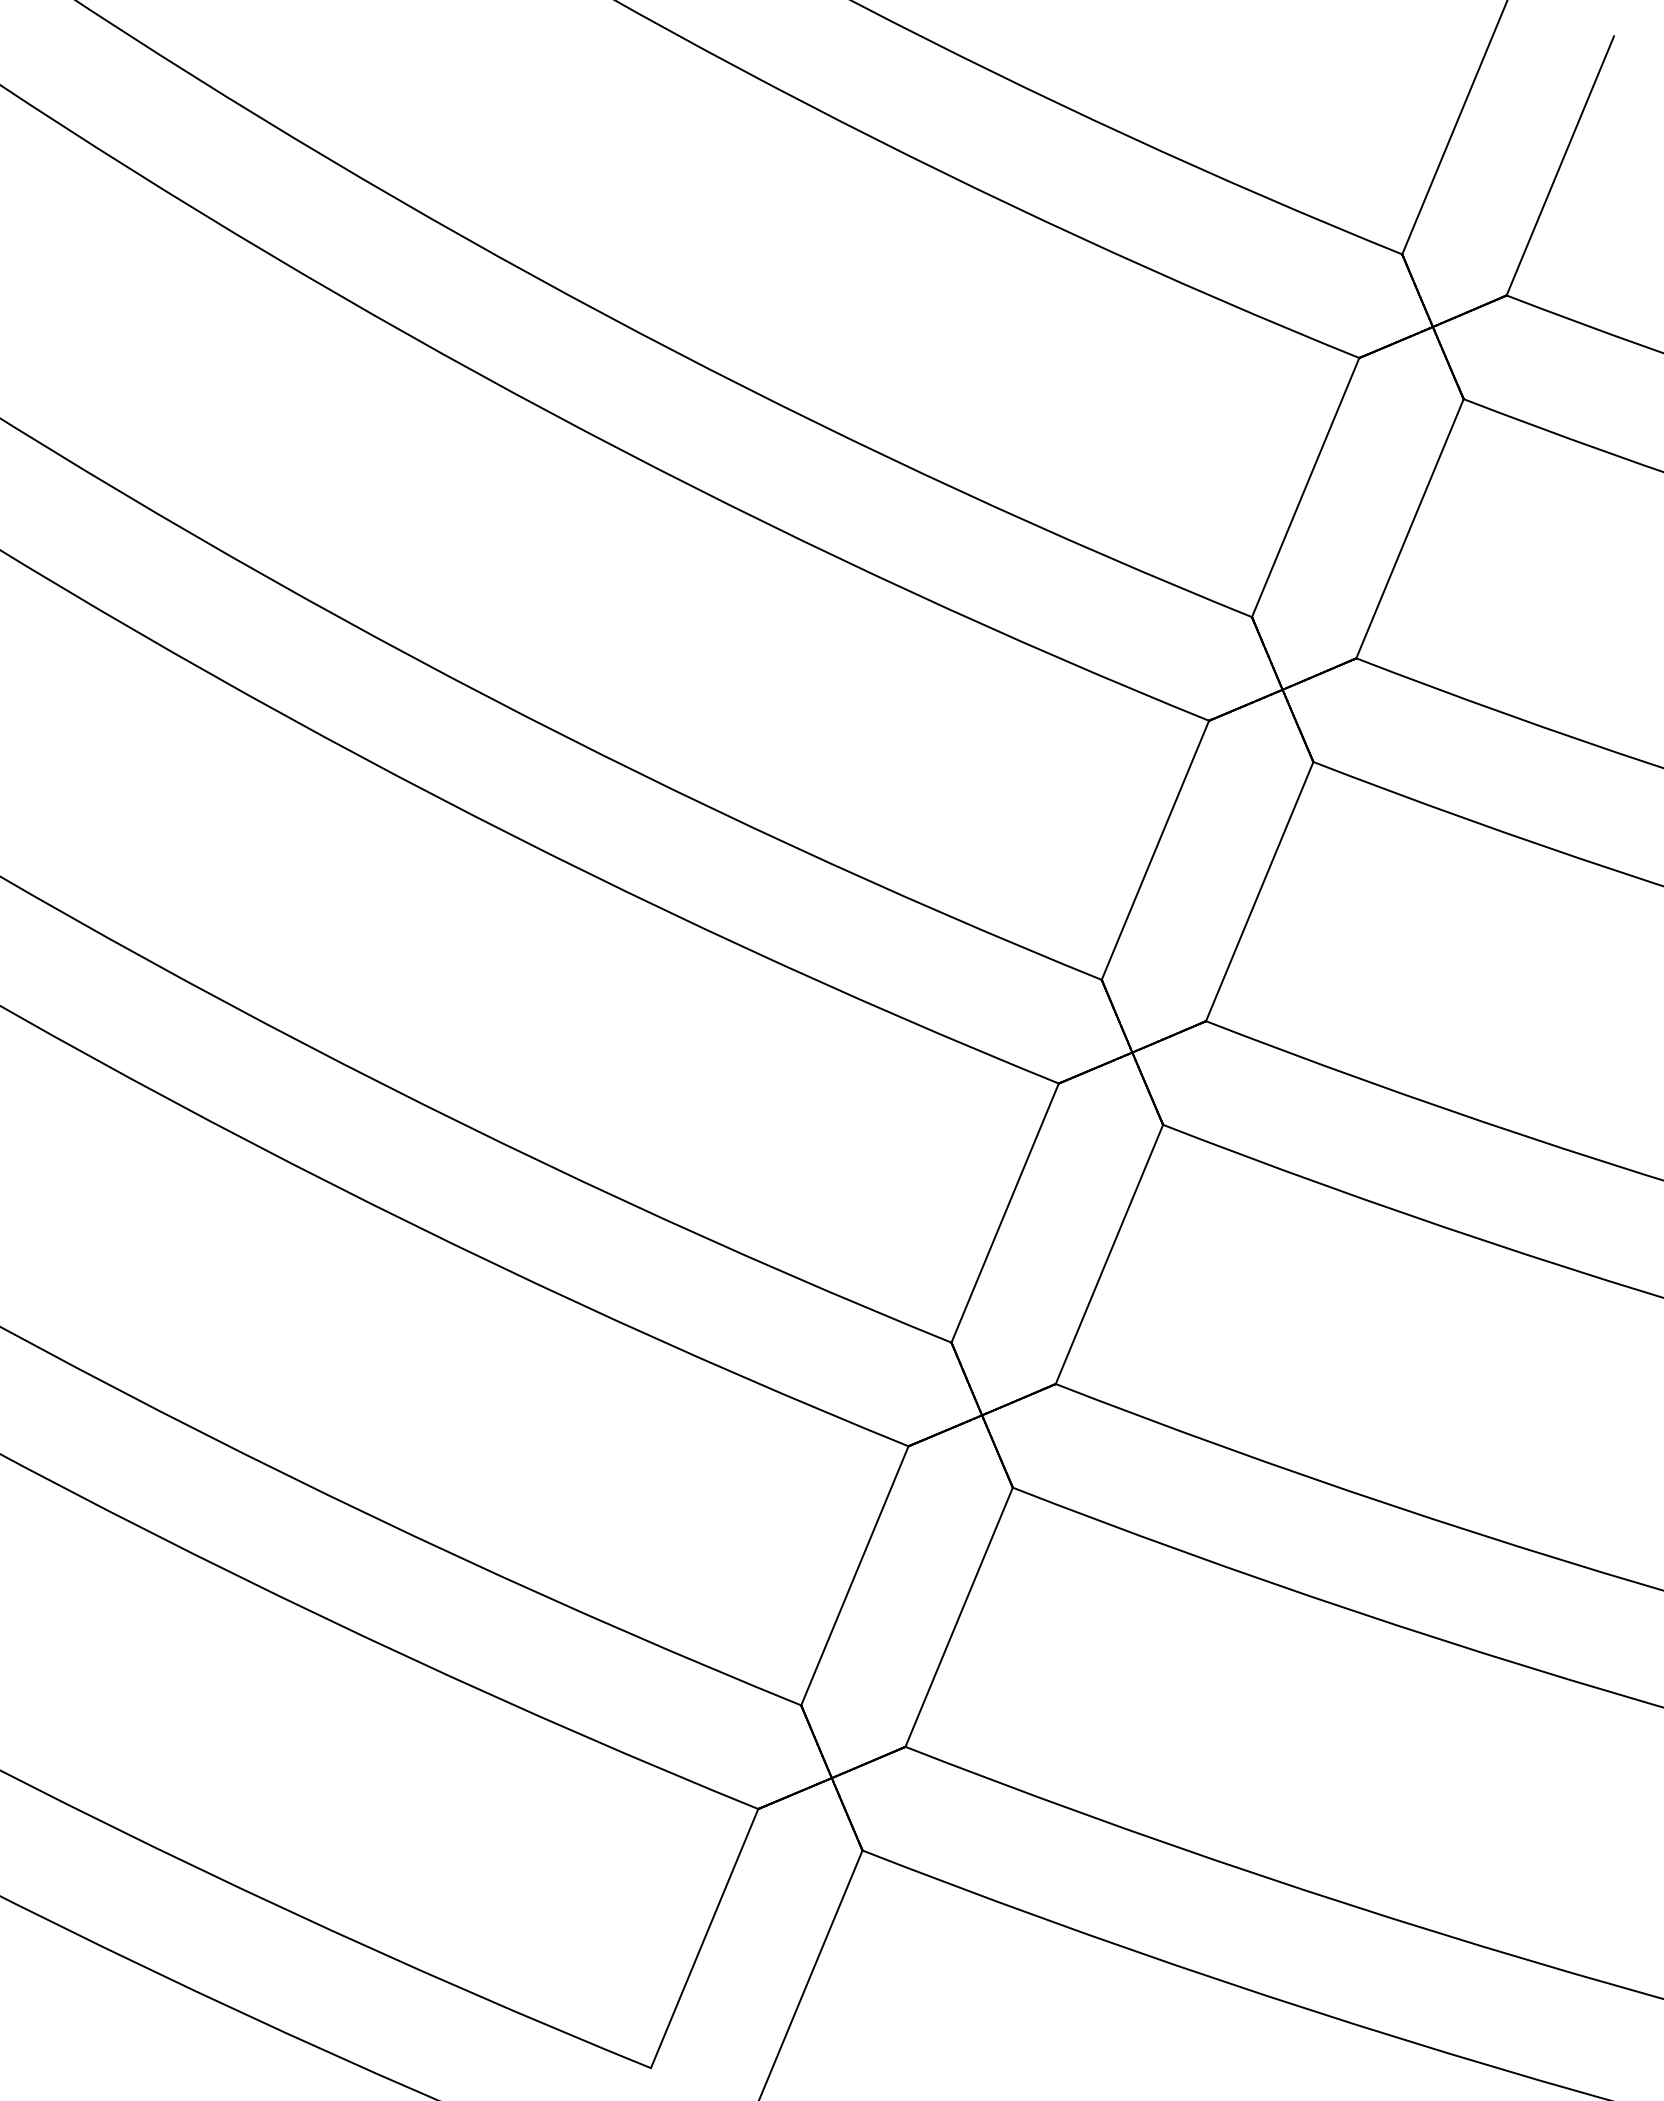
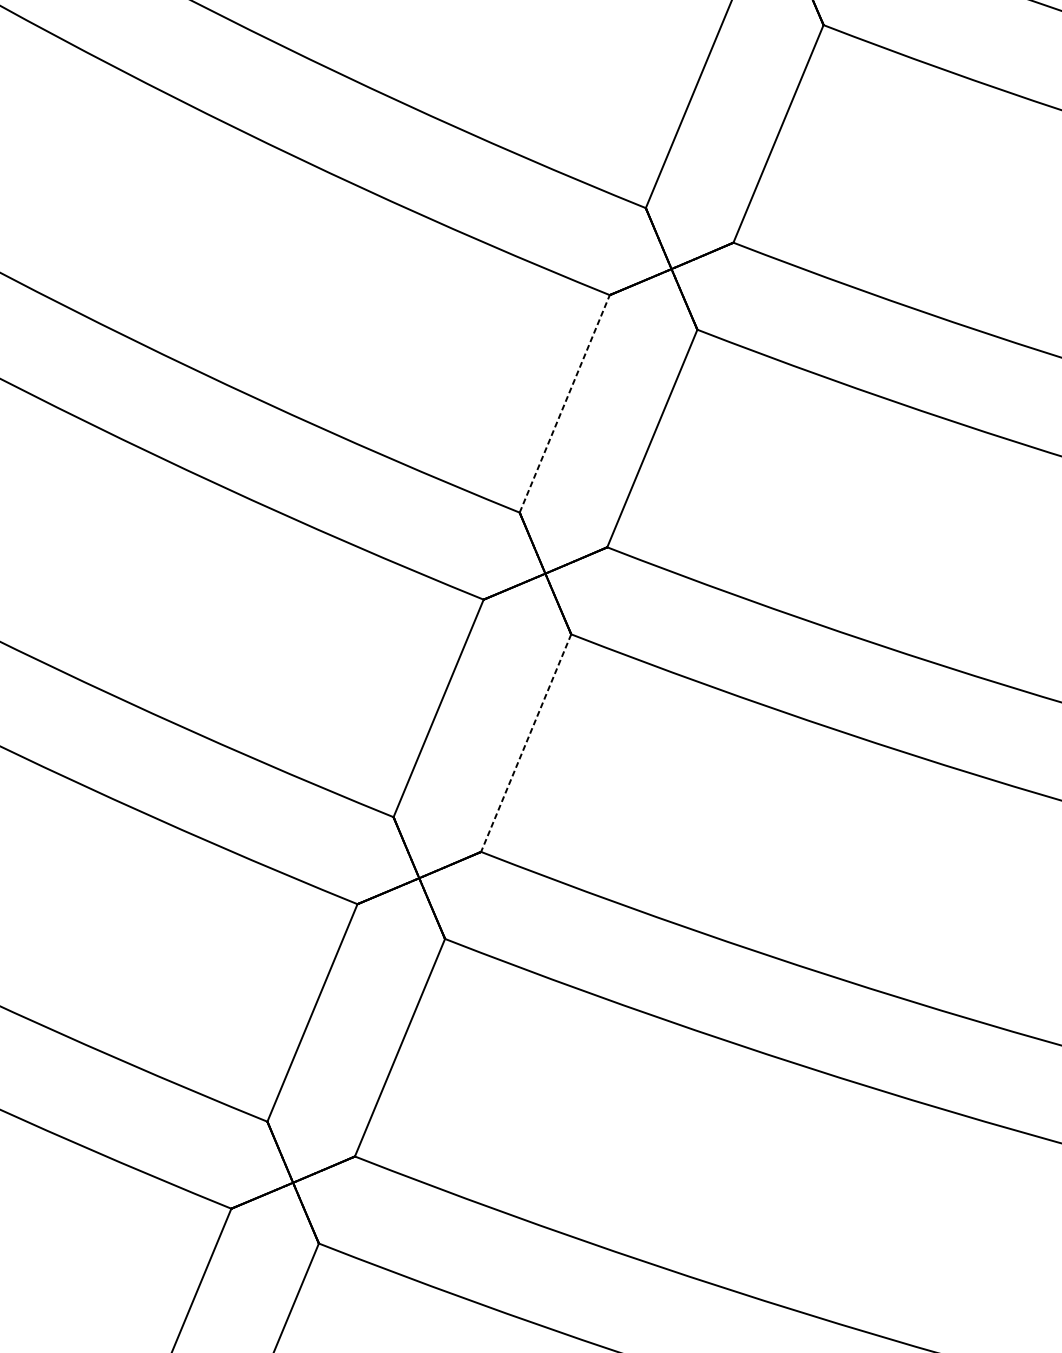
line: (1155, 849) -> (564, 403), solid -> dashed
line: (1109, 1254) -> (526, 743), solid -> dashed

